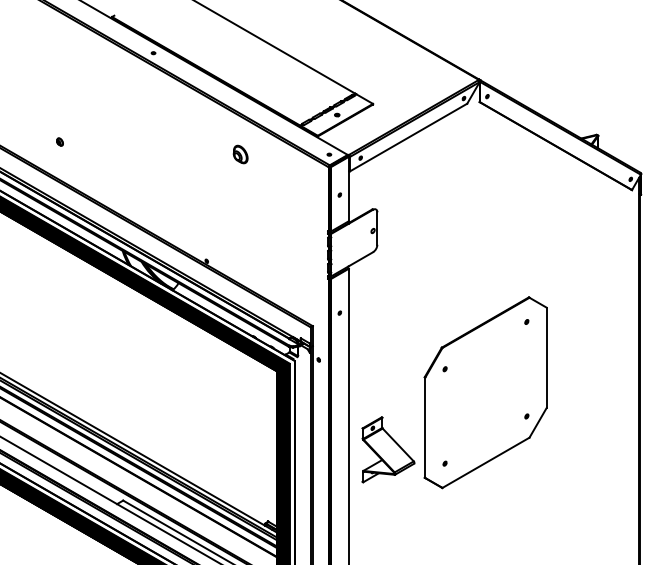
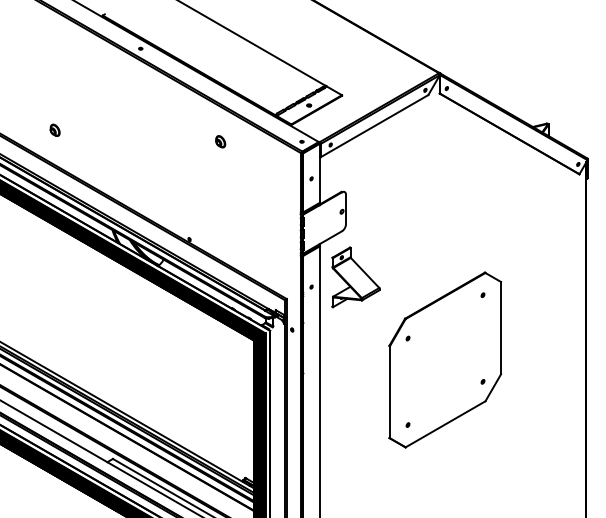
part: (59, 141) -> (54, 129), size x1.67
part: (240, 154) -> (220, 141), size x0.71
part: (387, 449) -> (355, 277), moved

